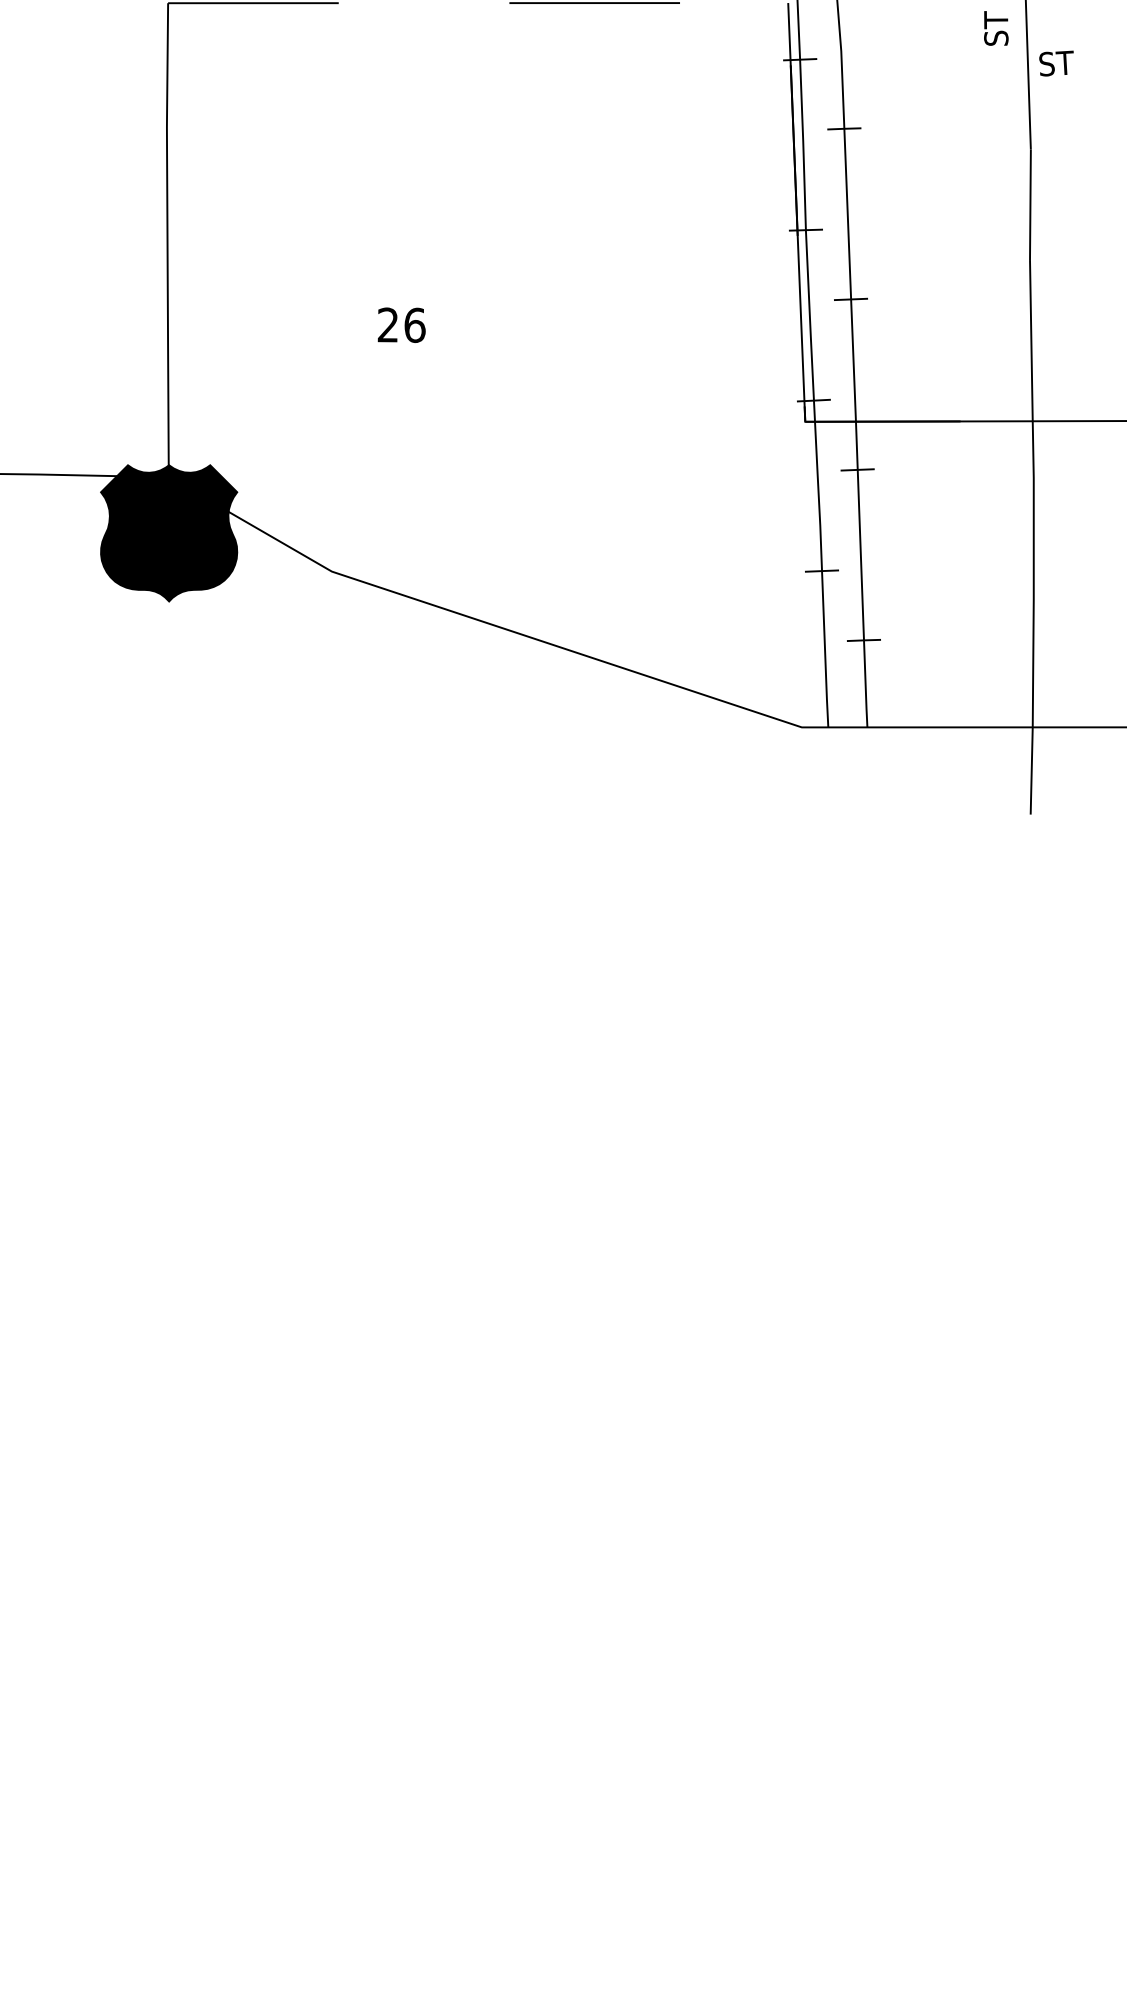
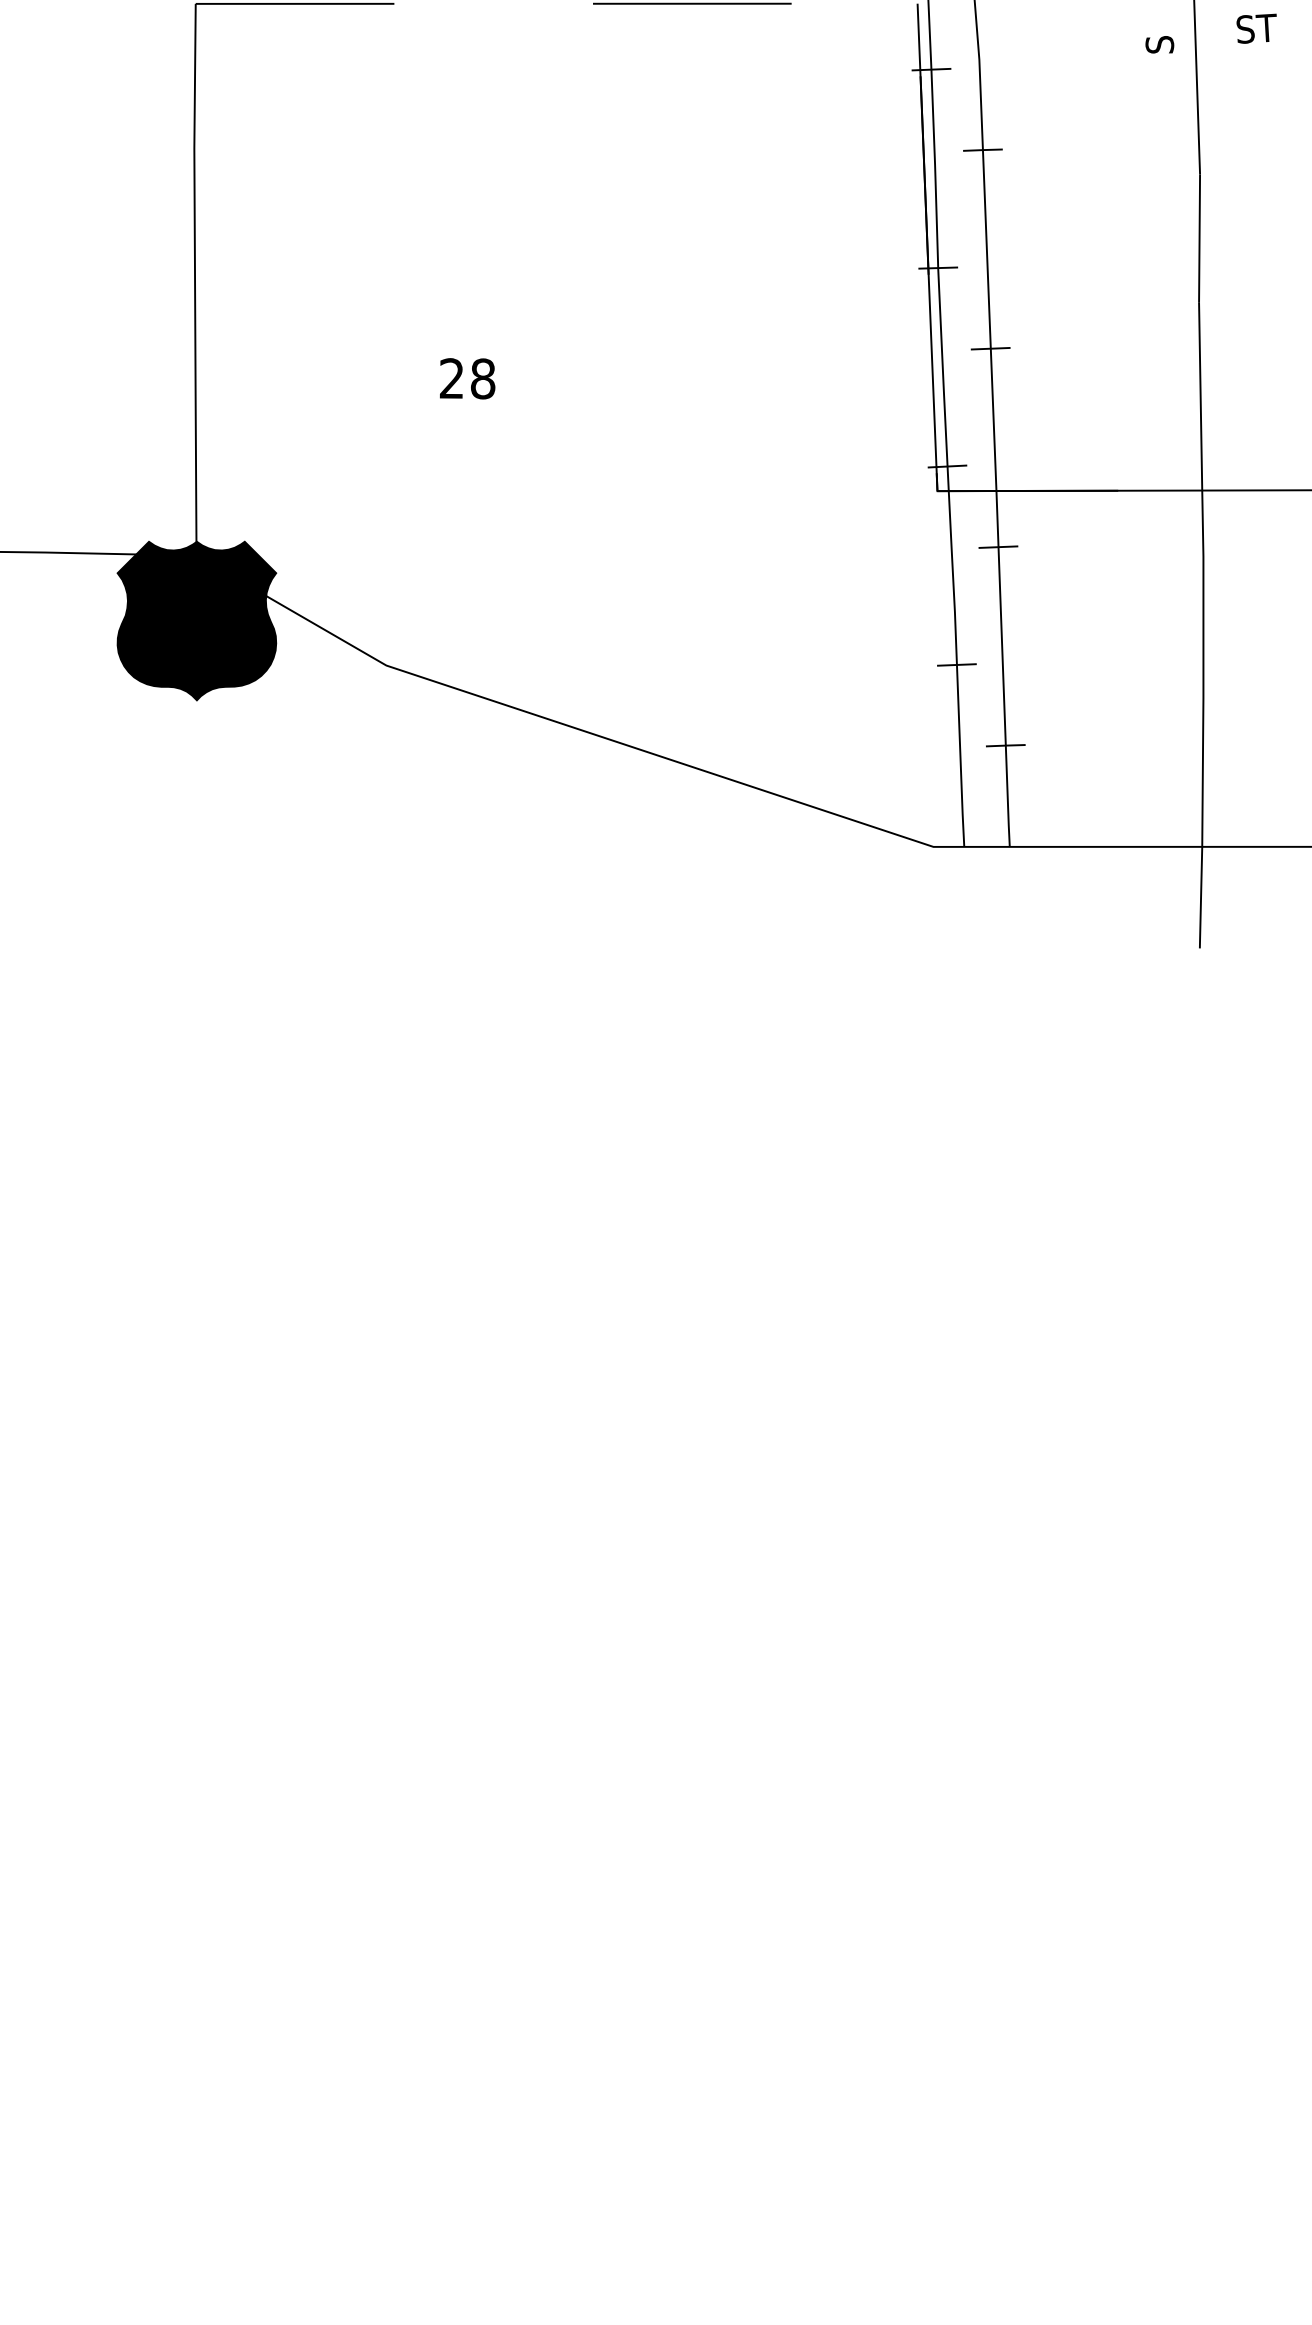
text: (996, 20) -> (1160, 24), ST -> S
text: (1056, 63) -> (1256, 28), moved
text: (414, 324) -> (482, 377), 26 -> 28

